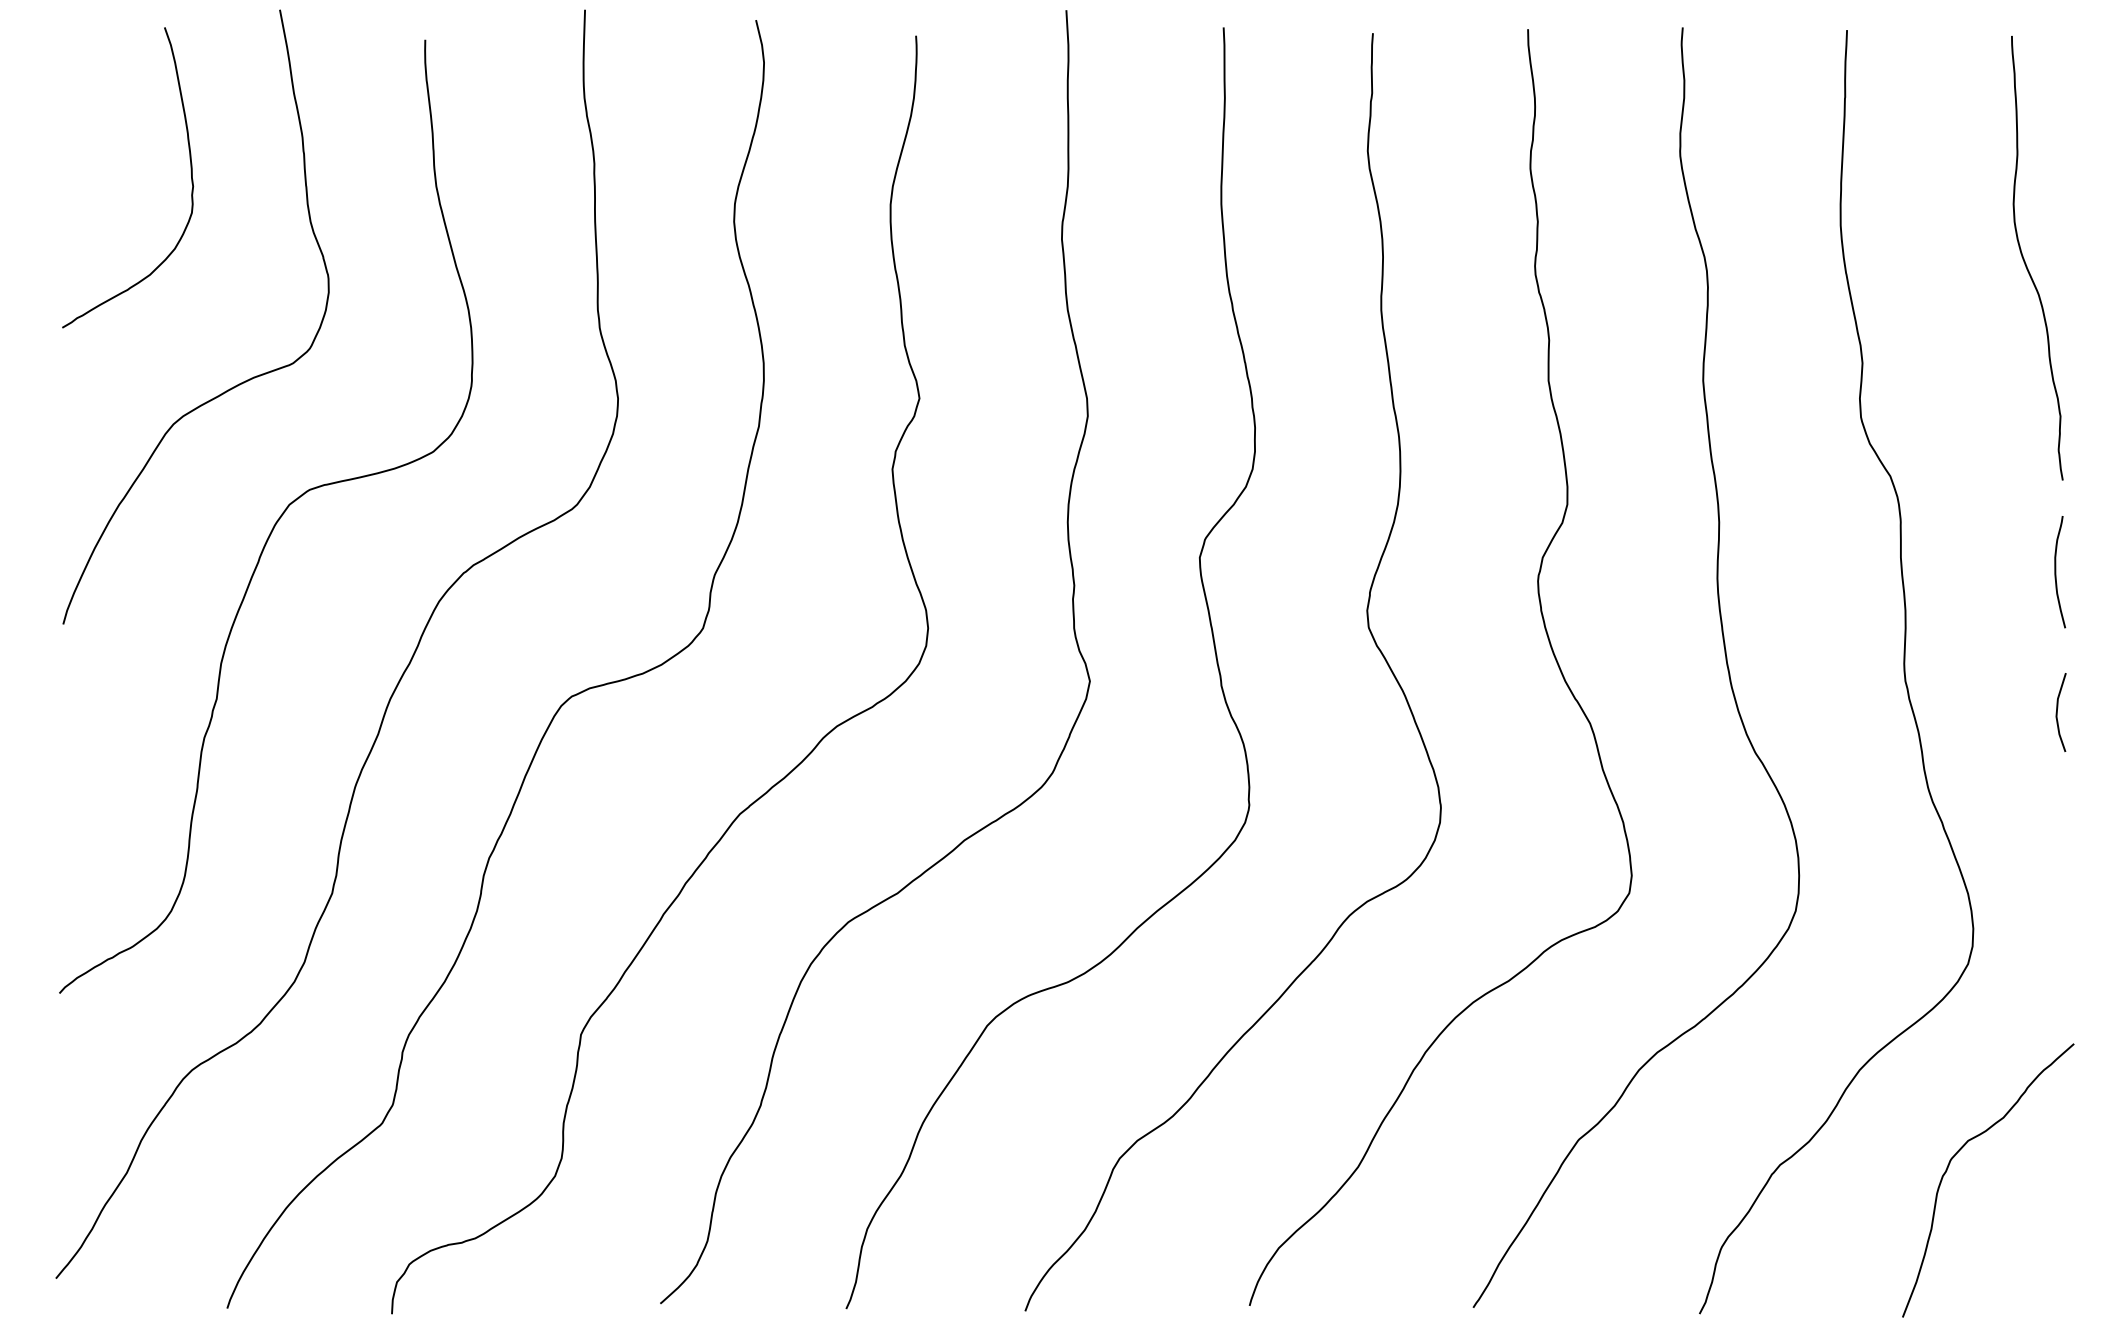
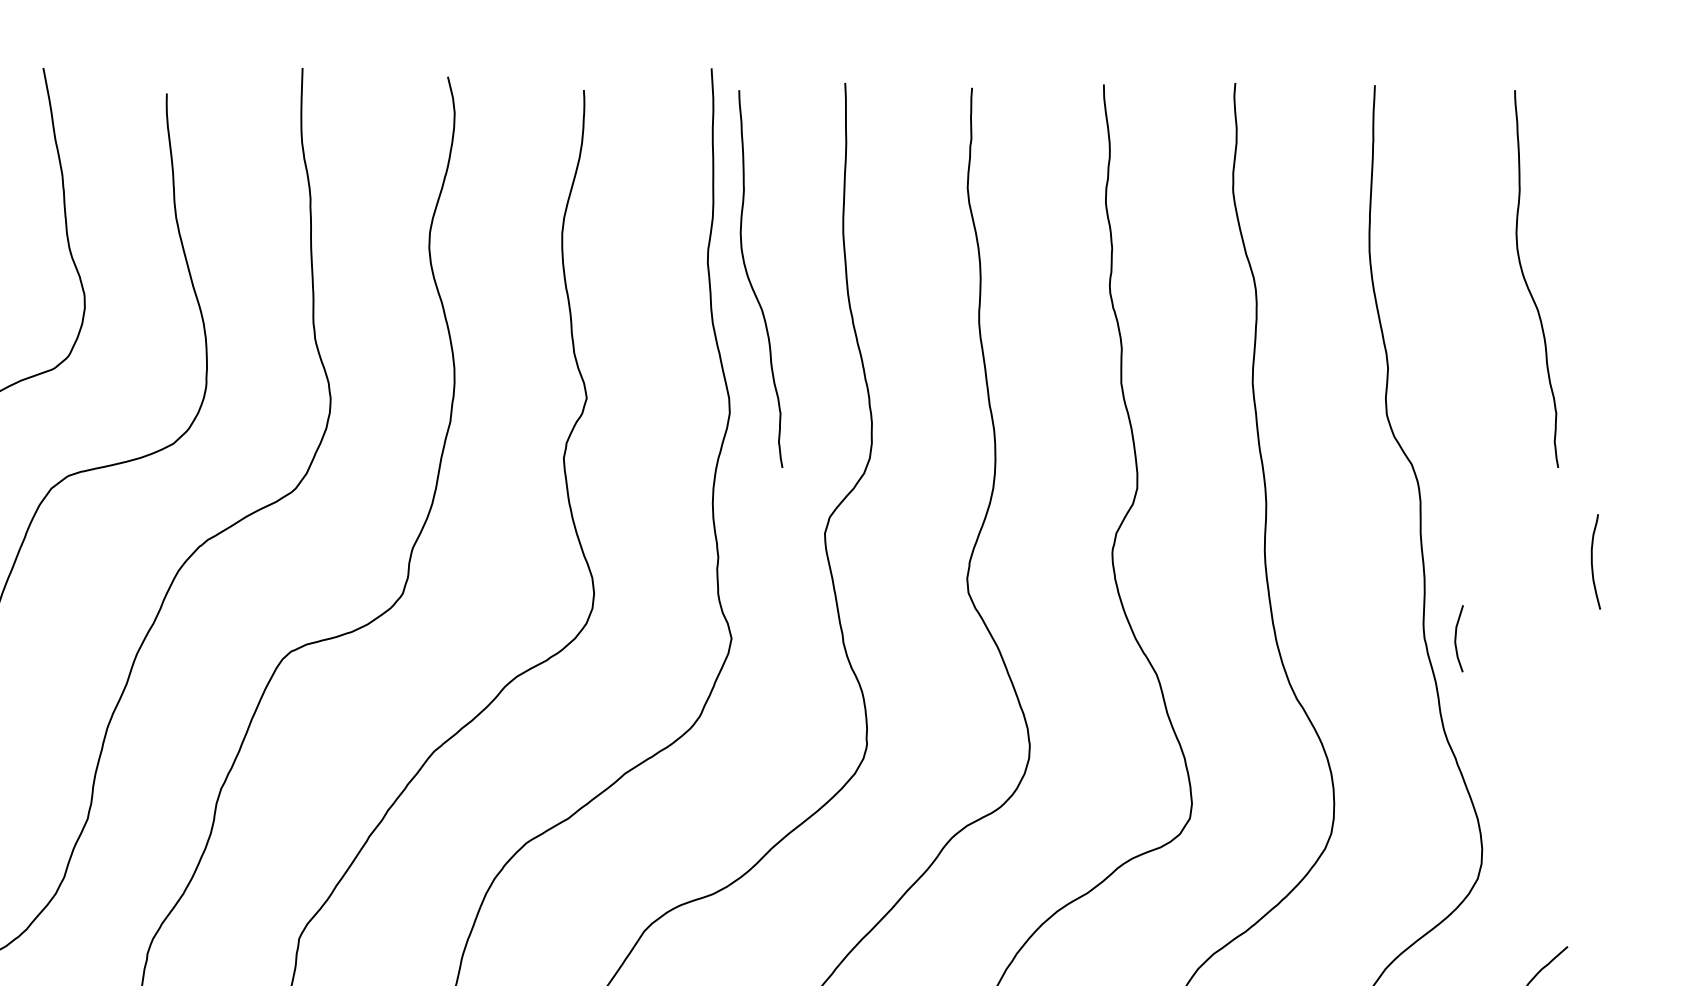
curve: (1113, 263) -> (751, 283), added
curve: (2056, 572) -> (1592, 562), moved
line: (2057, 712) -> (1456, 638), moved

